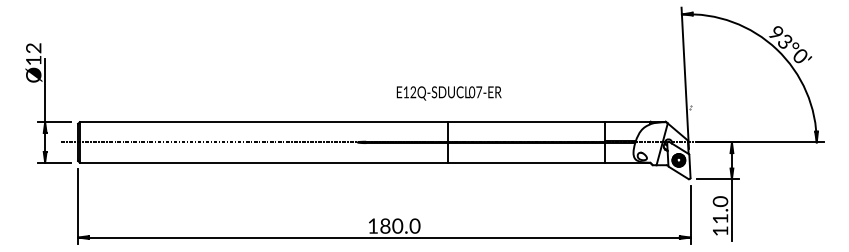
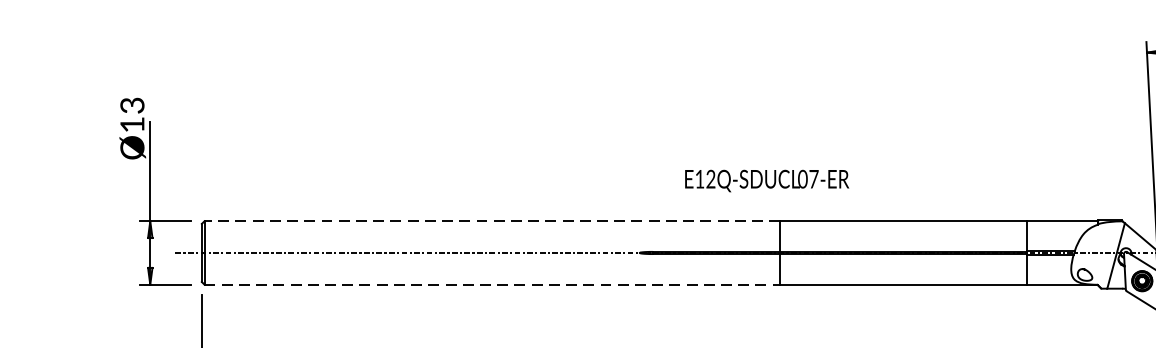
text: (36, 48) -> (136, 105), Ø12 -> Ø13
text: (448, 93) -> (765, 181), moved
line: (263, 122) -> (492, 221), solid -> dashed
line: (263, 162) -> (492, 284), solid -> dashed

